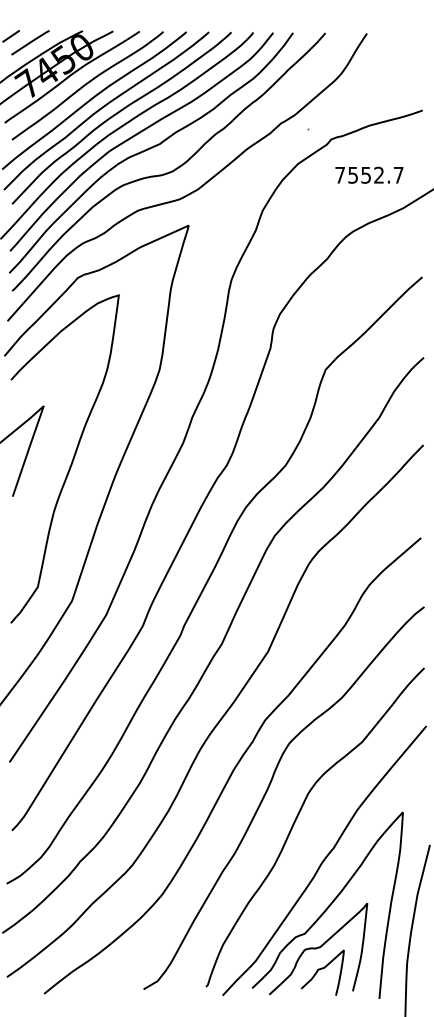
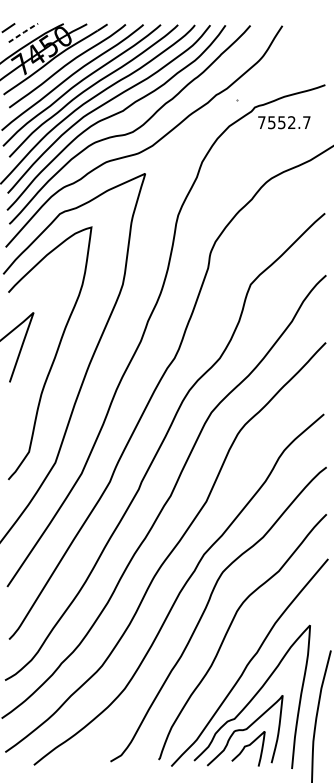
line: (31, 41) -> (24, 32), solid -> dashed
text: (369, 174) -> (284, 122), moved

